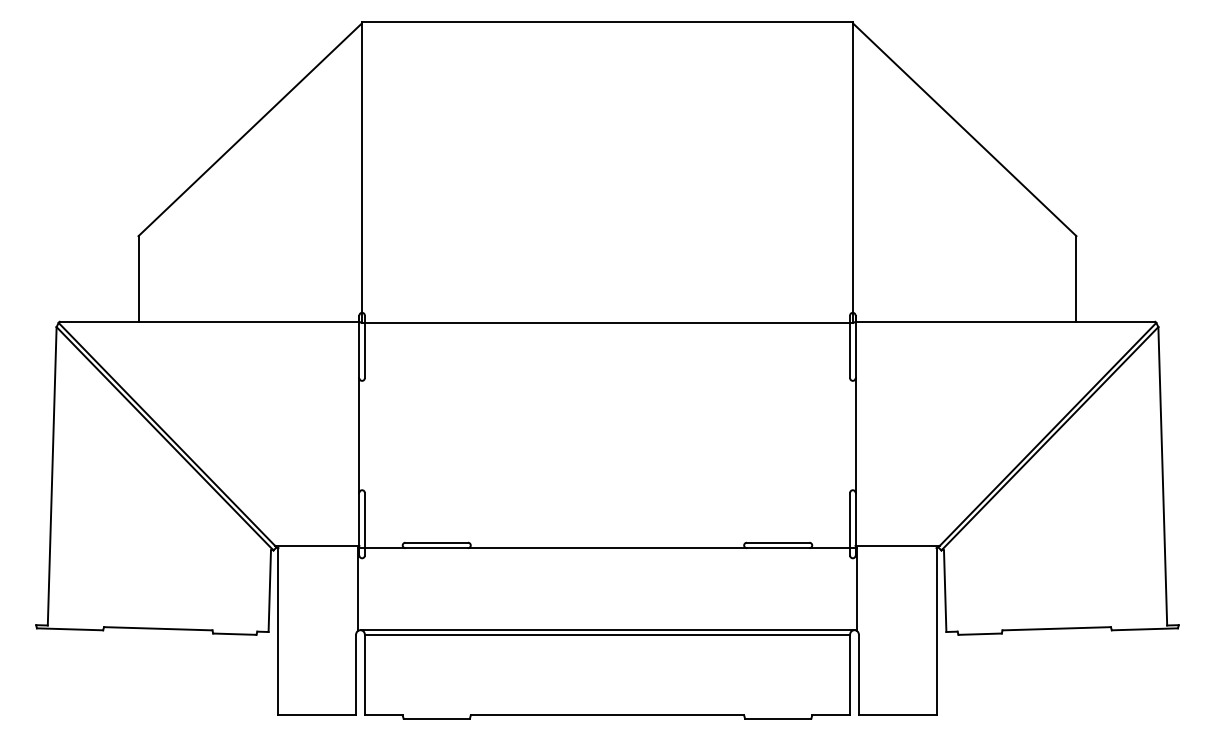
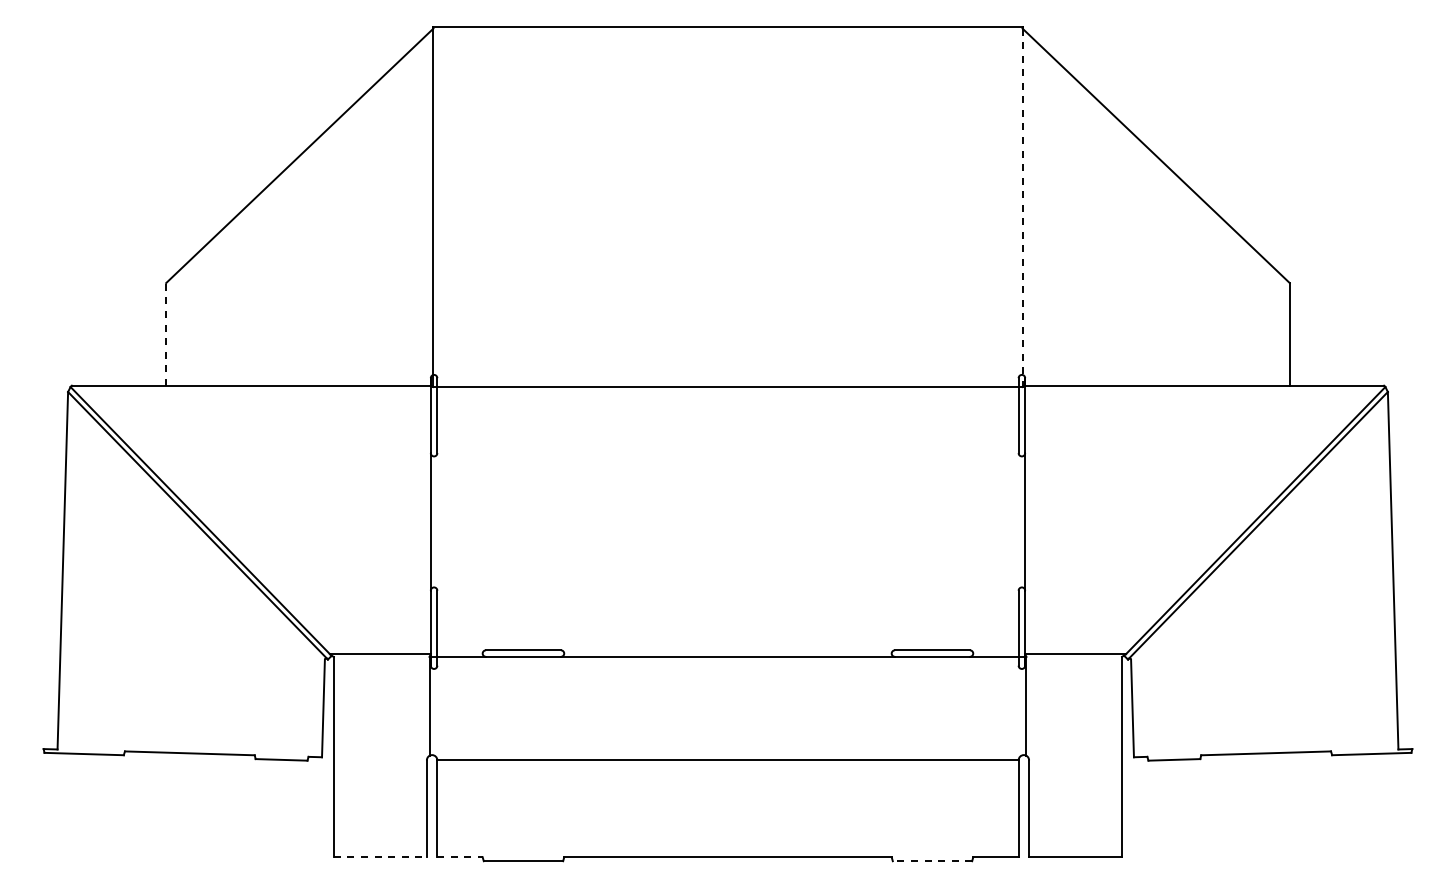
line: (853, 173) -> (1022, 208), solid -> dashed
line: (138, 278) -> (166, 333), solid -> dashed
line: (607, 630) -> (727, 755), removed
line: (317, 715) -> (380, 857), solid -> dashed
line: (384, 715) -> (460, 857), solid -> dashed
line: (778, 719) -> (932, 861), solid -> dashed

